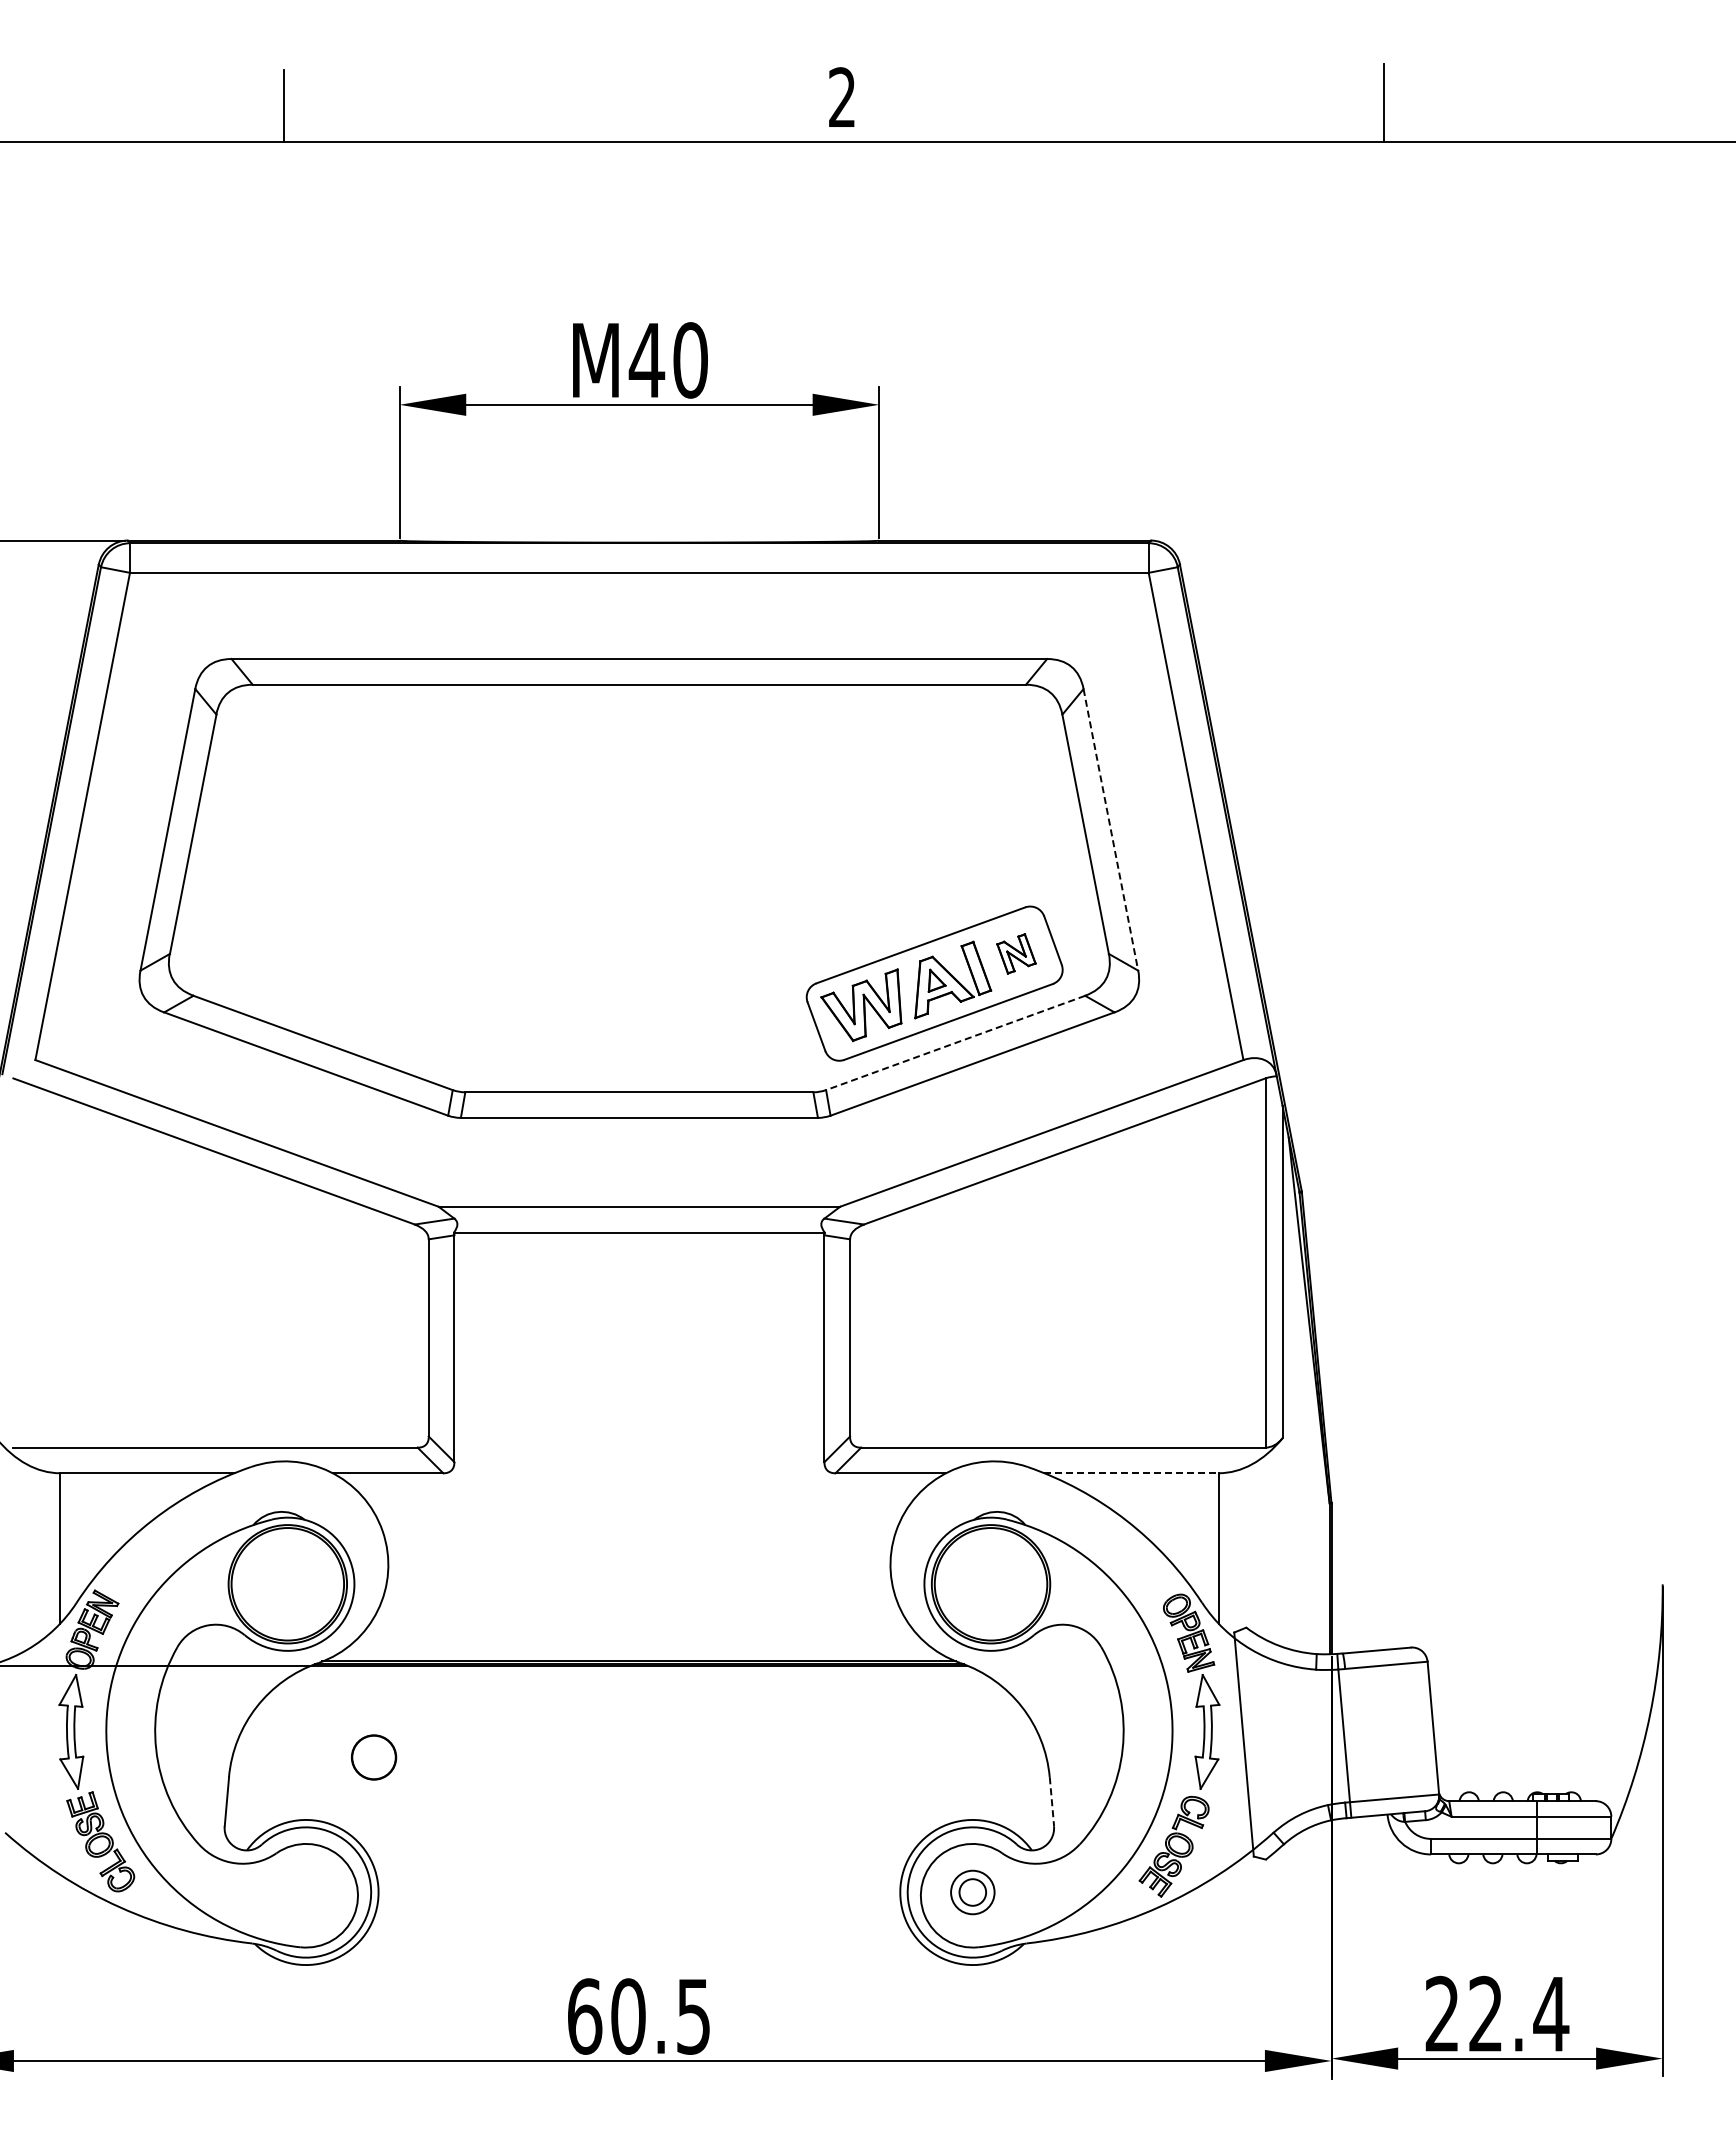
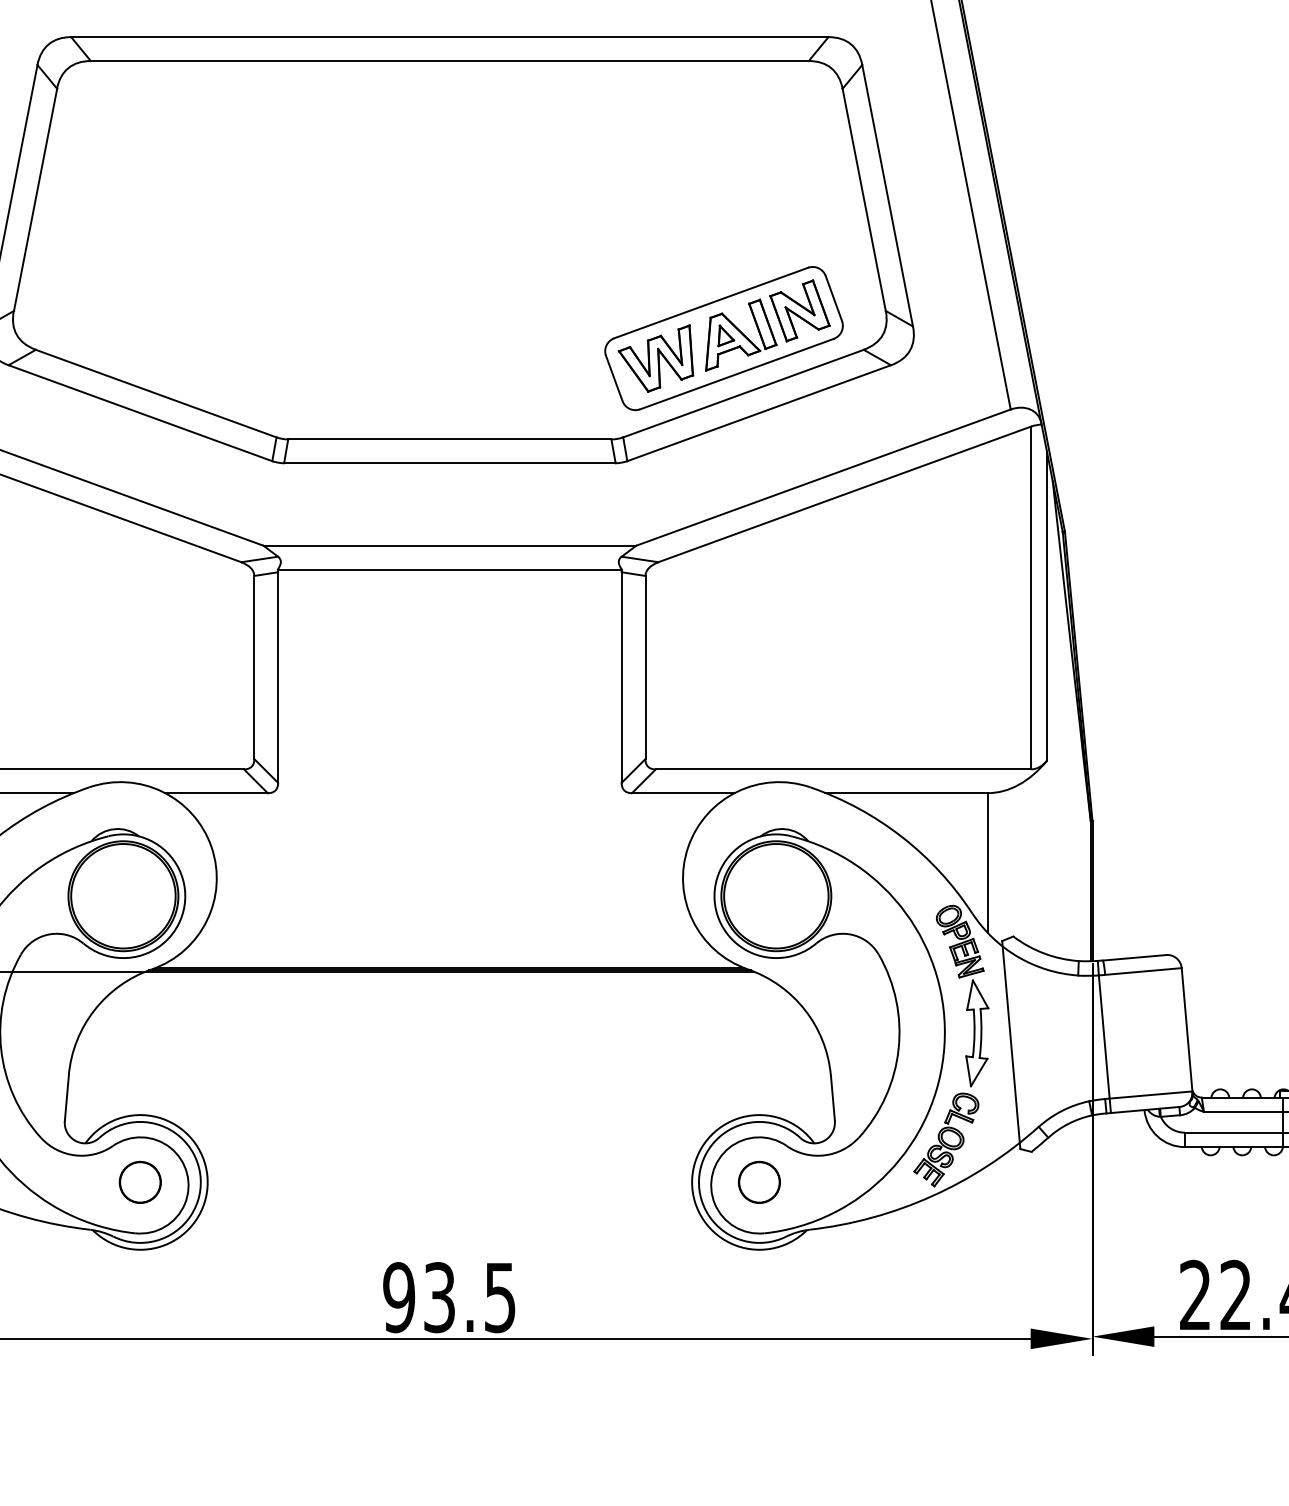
line: (1110, 830) -> (887, 196), dashed -> solid
part: (1016, 953) -> (800, 310), size x1.67
line: (955, 1042) -> (743, 393), dashed -> solid
line: (1131, 1473) -> (906, 793), dashed -> solid
circle: (374, 1757) -> (140, 1182), moved
line: (1051, 1801) -> (832, 1097), dashed -> solid
circle: (972, 1892) -> (759, 1182), size x1.67
text: (606, 2016) -> (419, 1297), 60.5 -> 93.5

